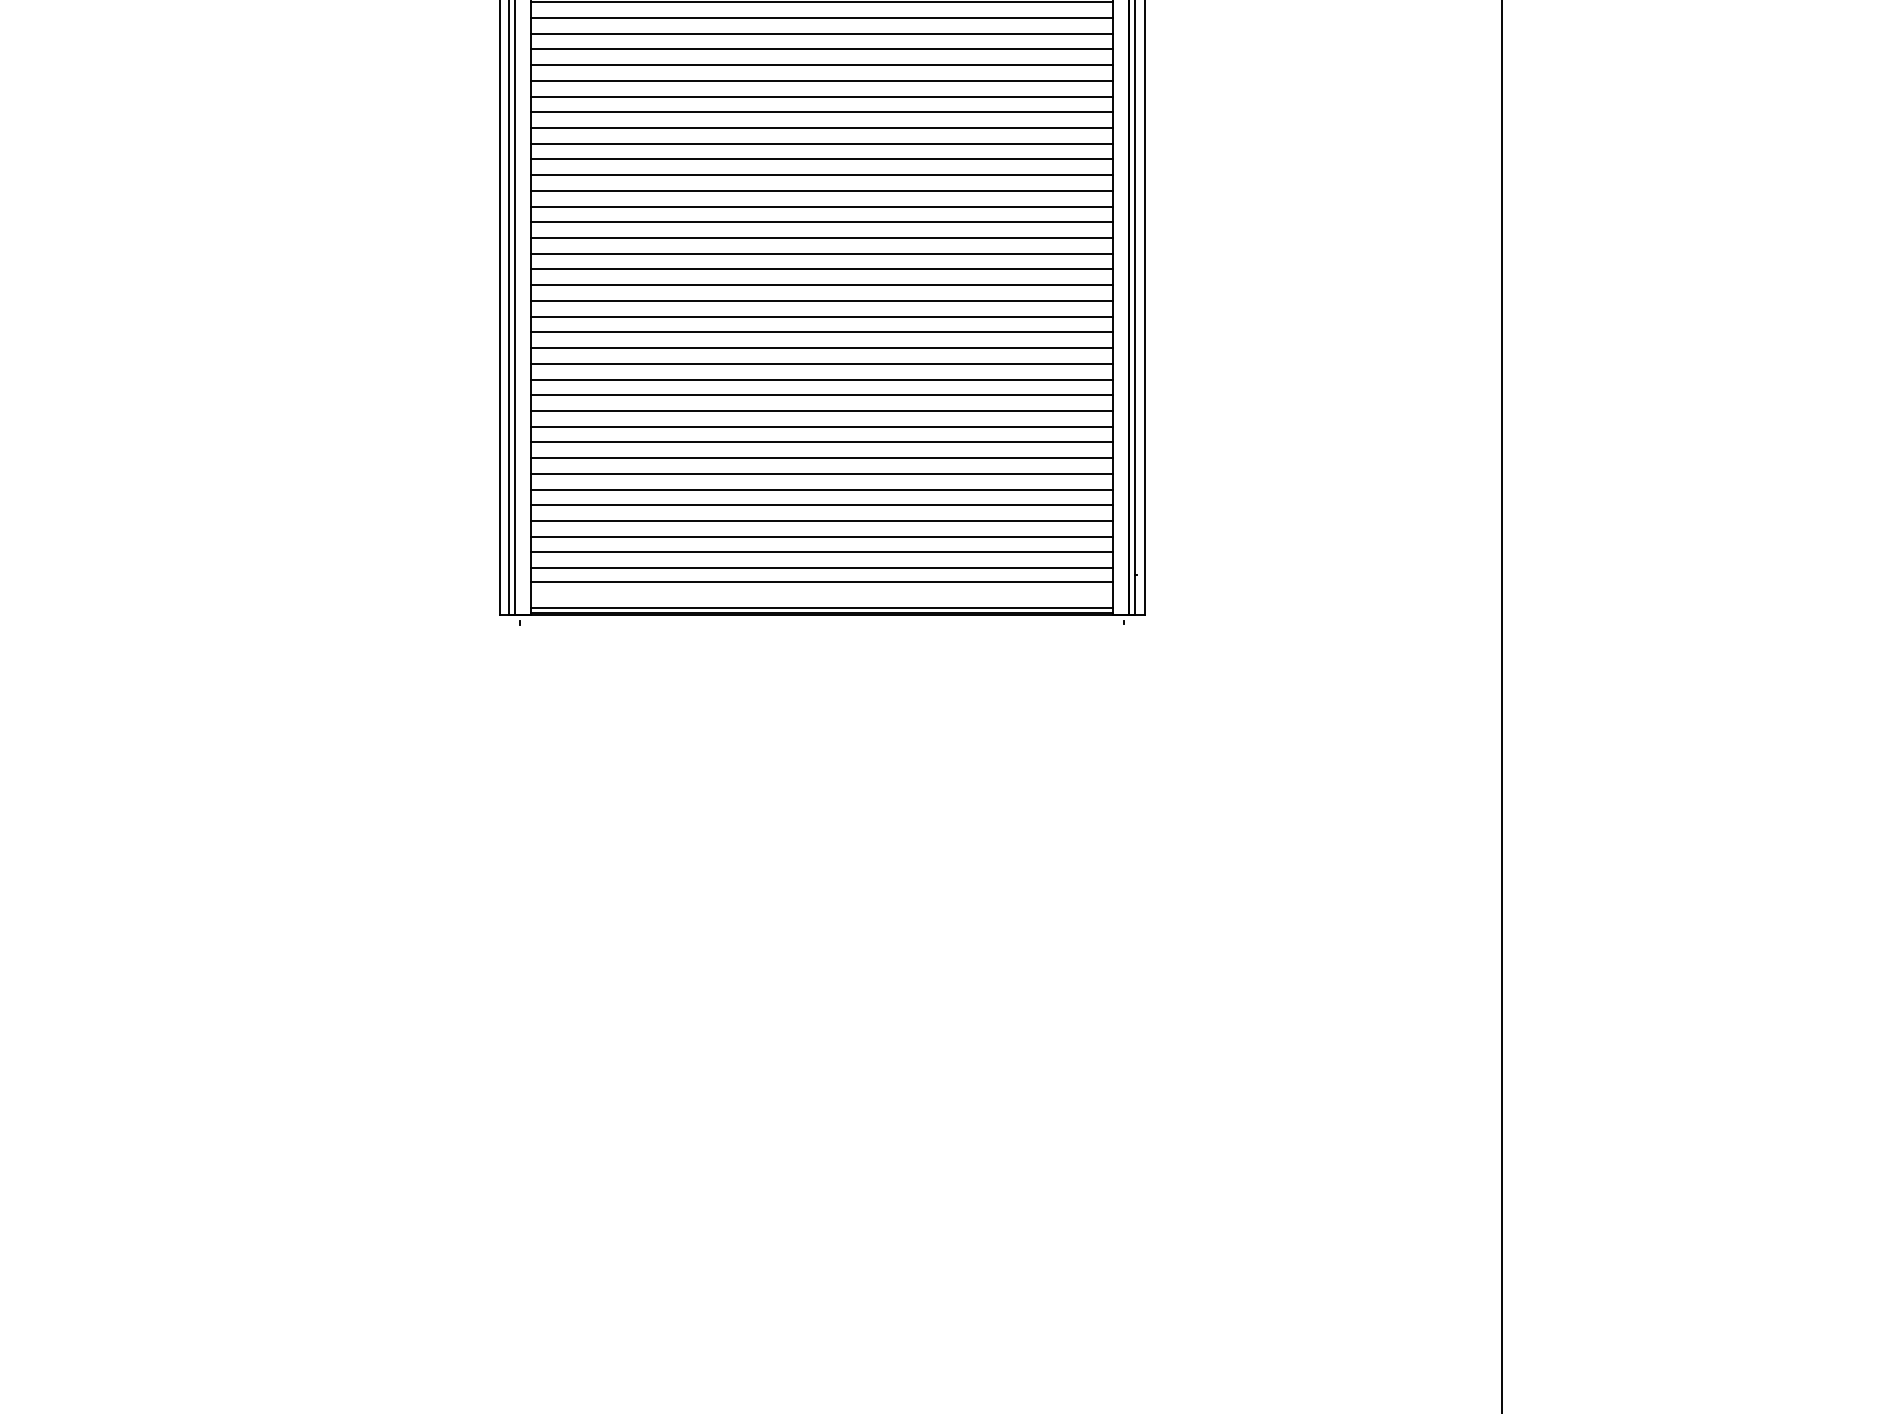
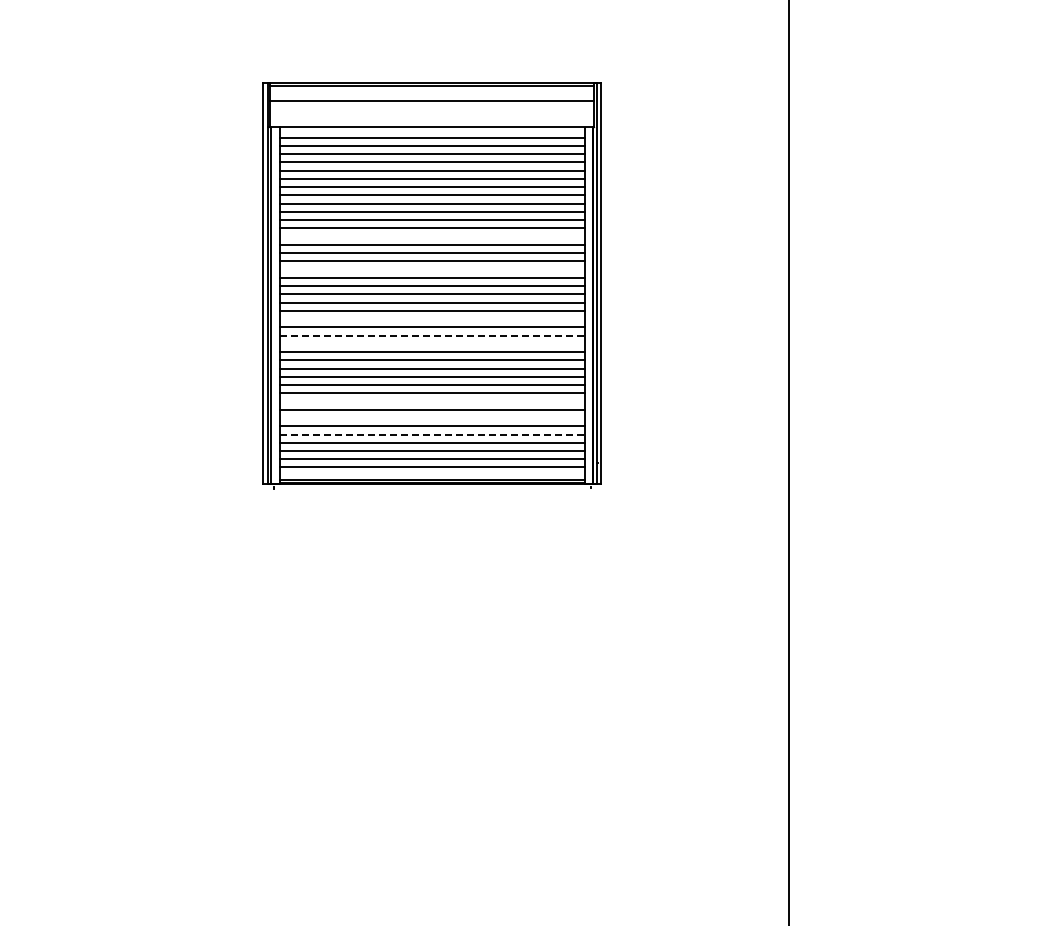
line: (820, 143) -> (431, 236), removed
line: (820, 206) -> (431, 269), removed
line: (820, 301) -> (431, 319), removed
line: (822, 332) -> (432, 335), solid -> dashed
line: (820, 347) -> (431, 343), removed
line: (820, 457) -> (431, 401), removed
line: (820, 490) -> (431, 418), removed
line: (822, 520) -> (432, 434), solid -> dashed

